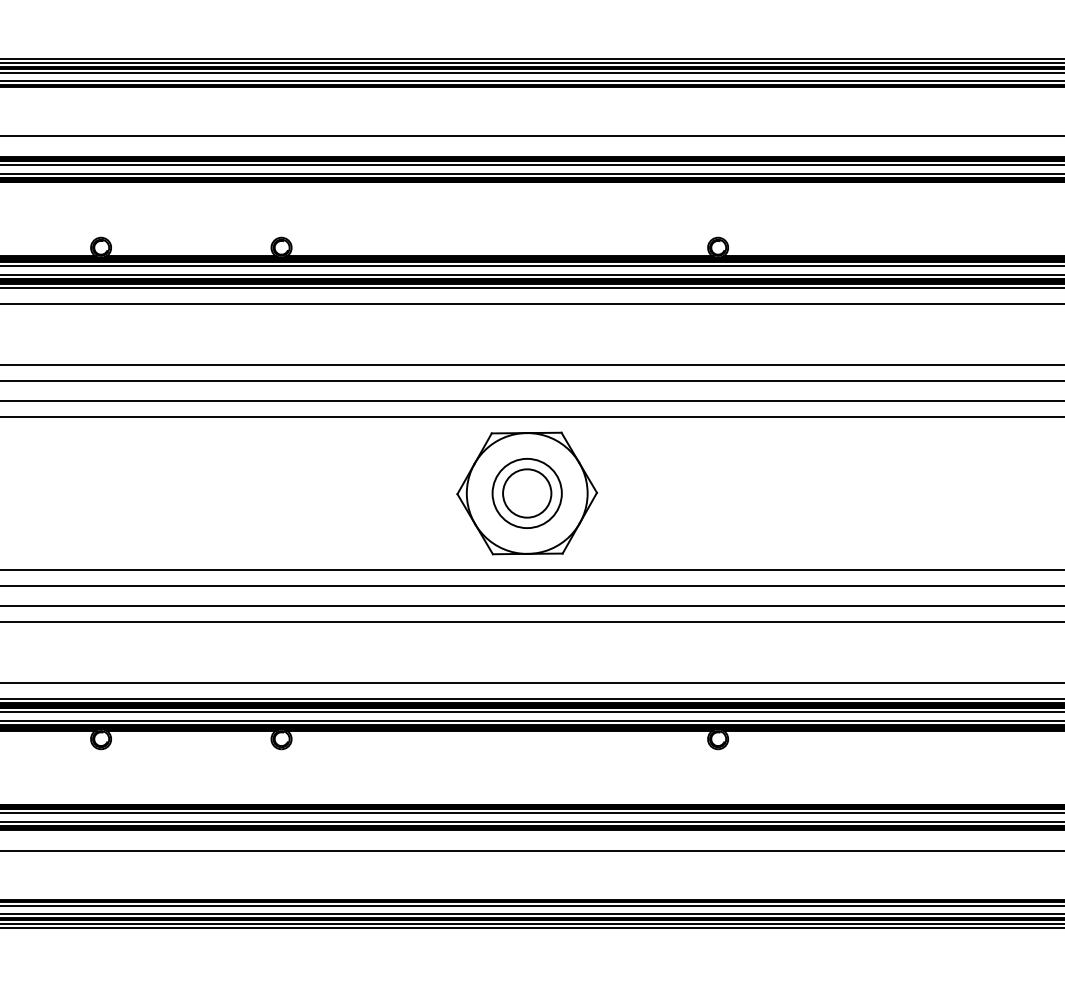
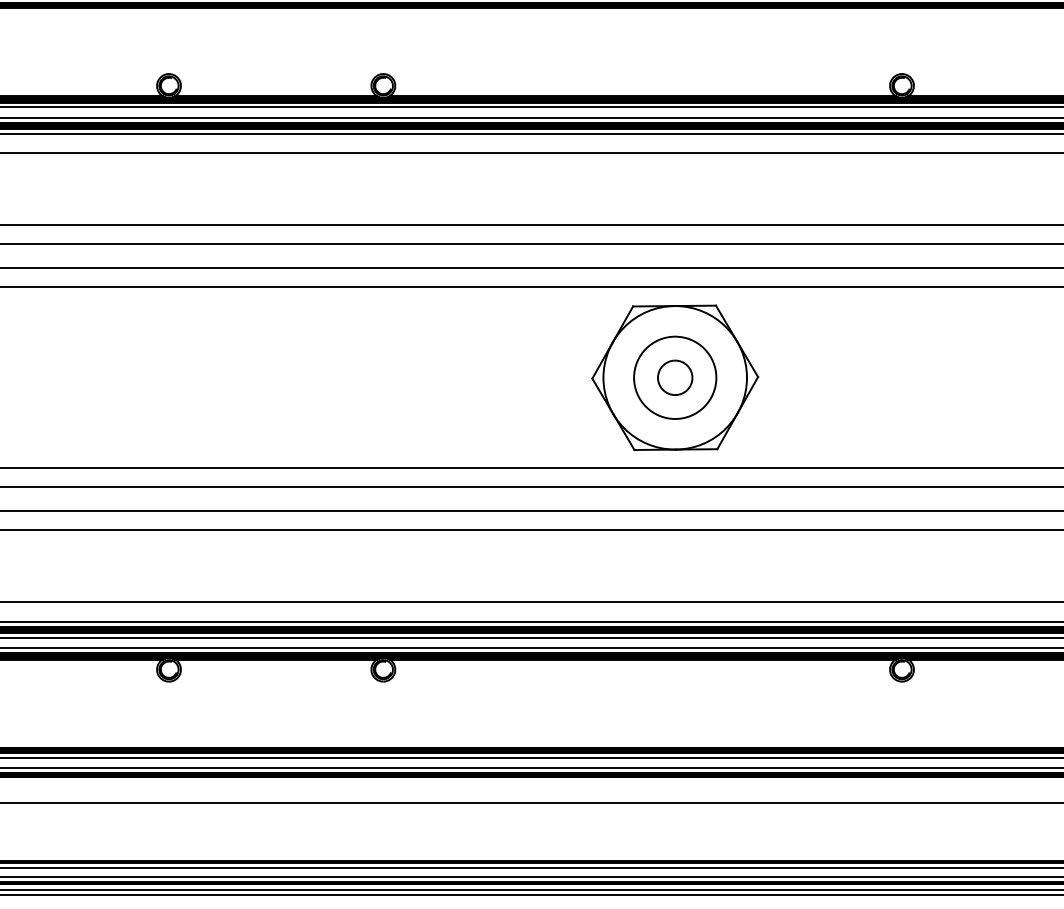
circle: (527, 493) -> (675, 377), size x0.6

